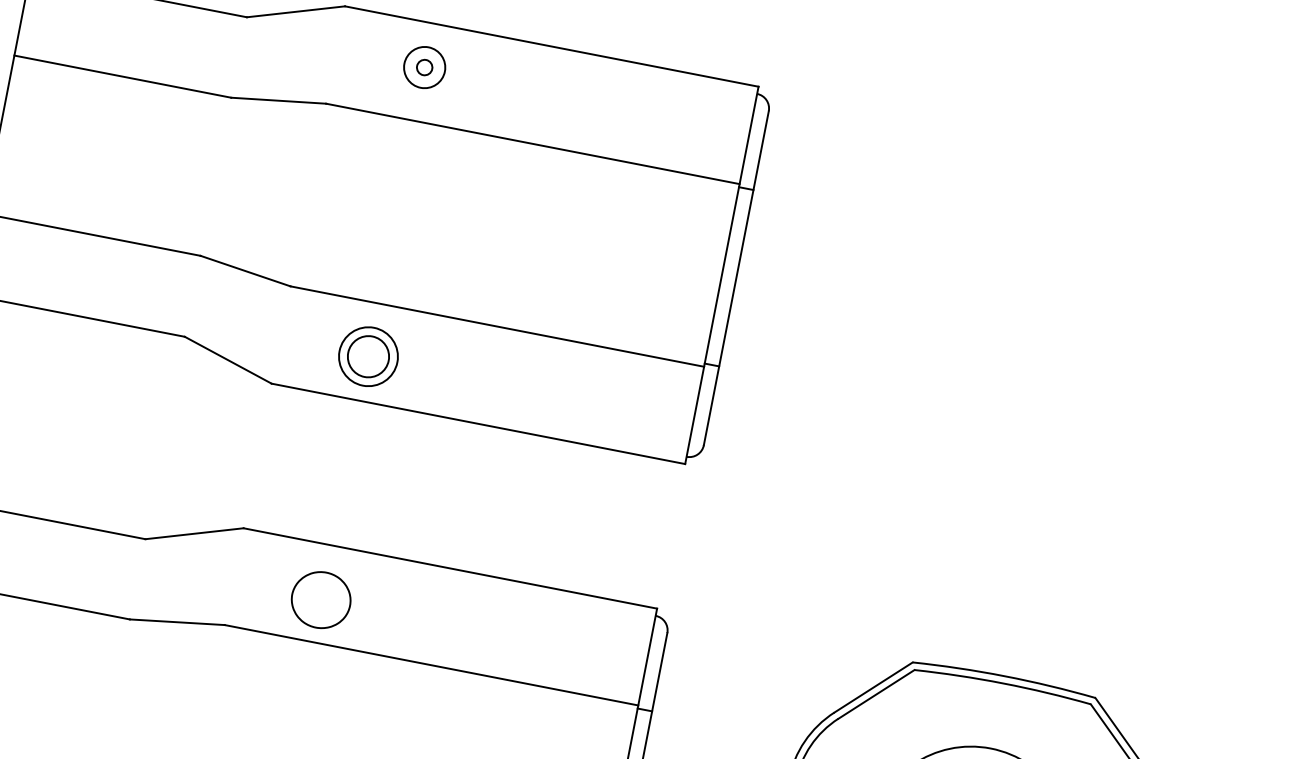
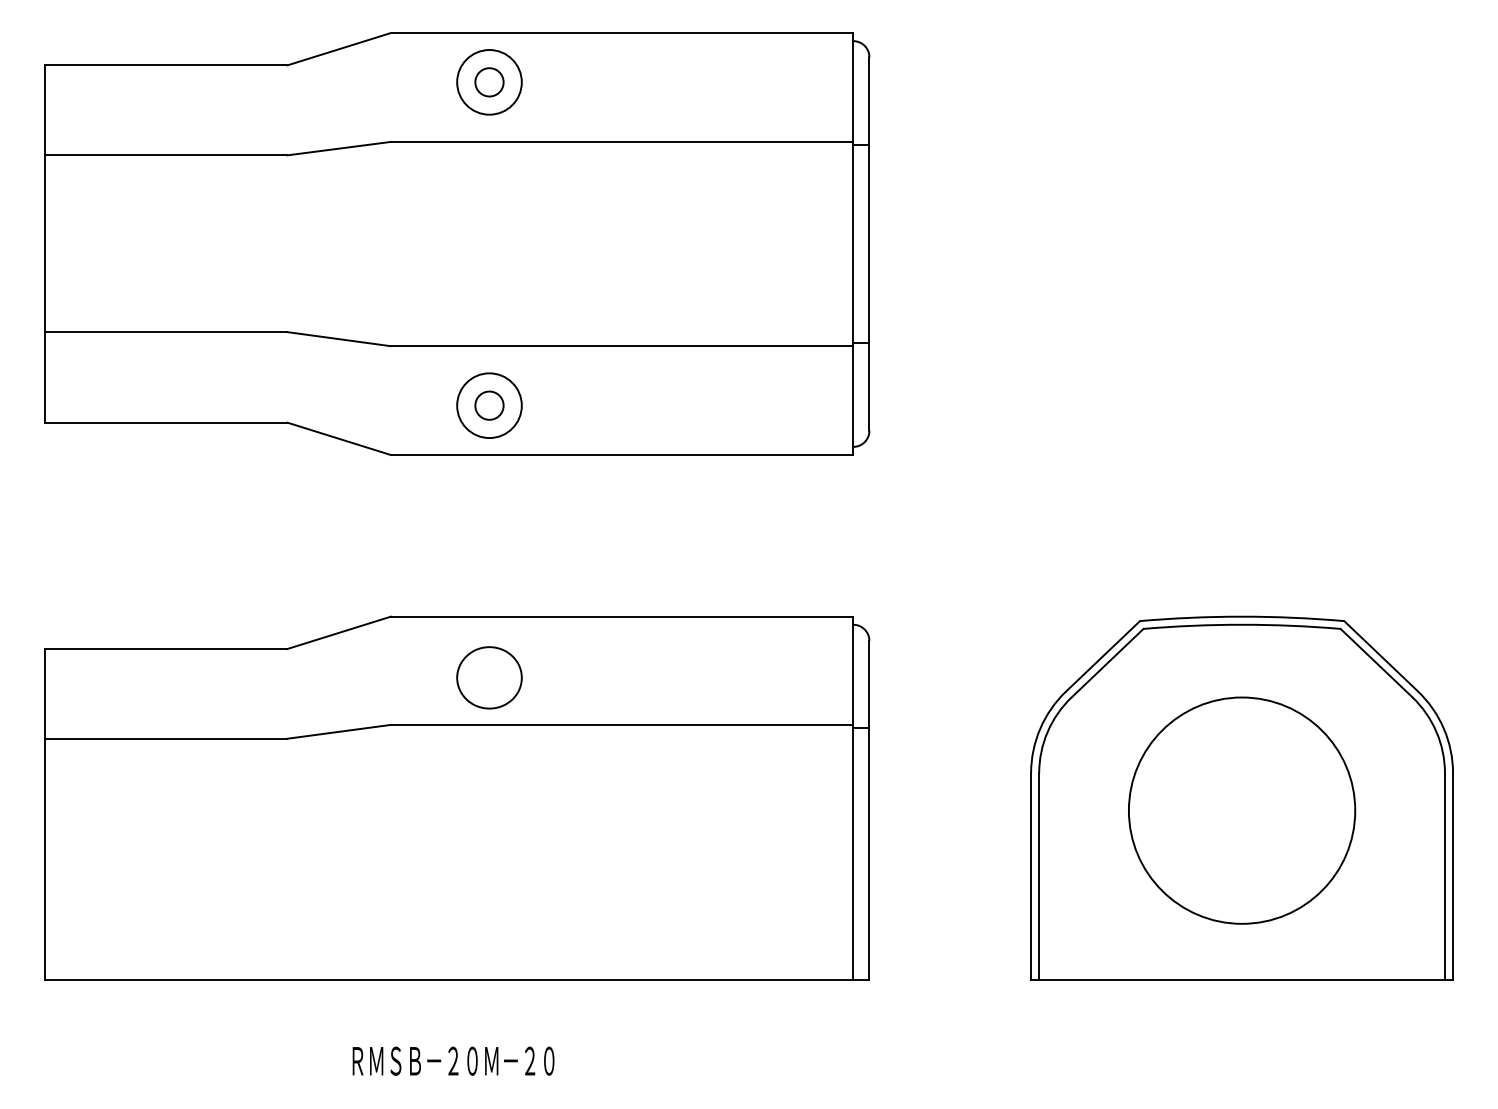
circle: (424, 67) -> (489, 82), size x1.43
circle: (424, 67) -> (489, 82), size x1.67
circle: (368, 356) -> (489, 405), size x0.62

